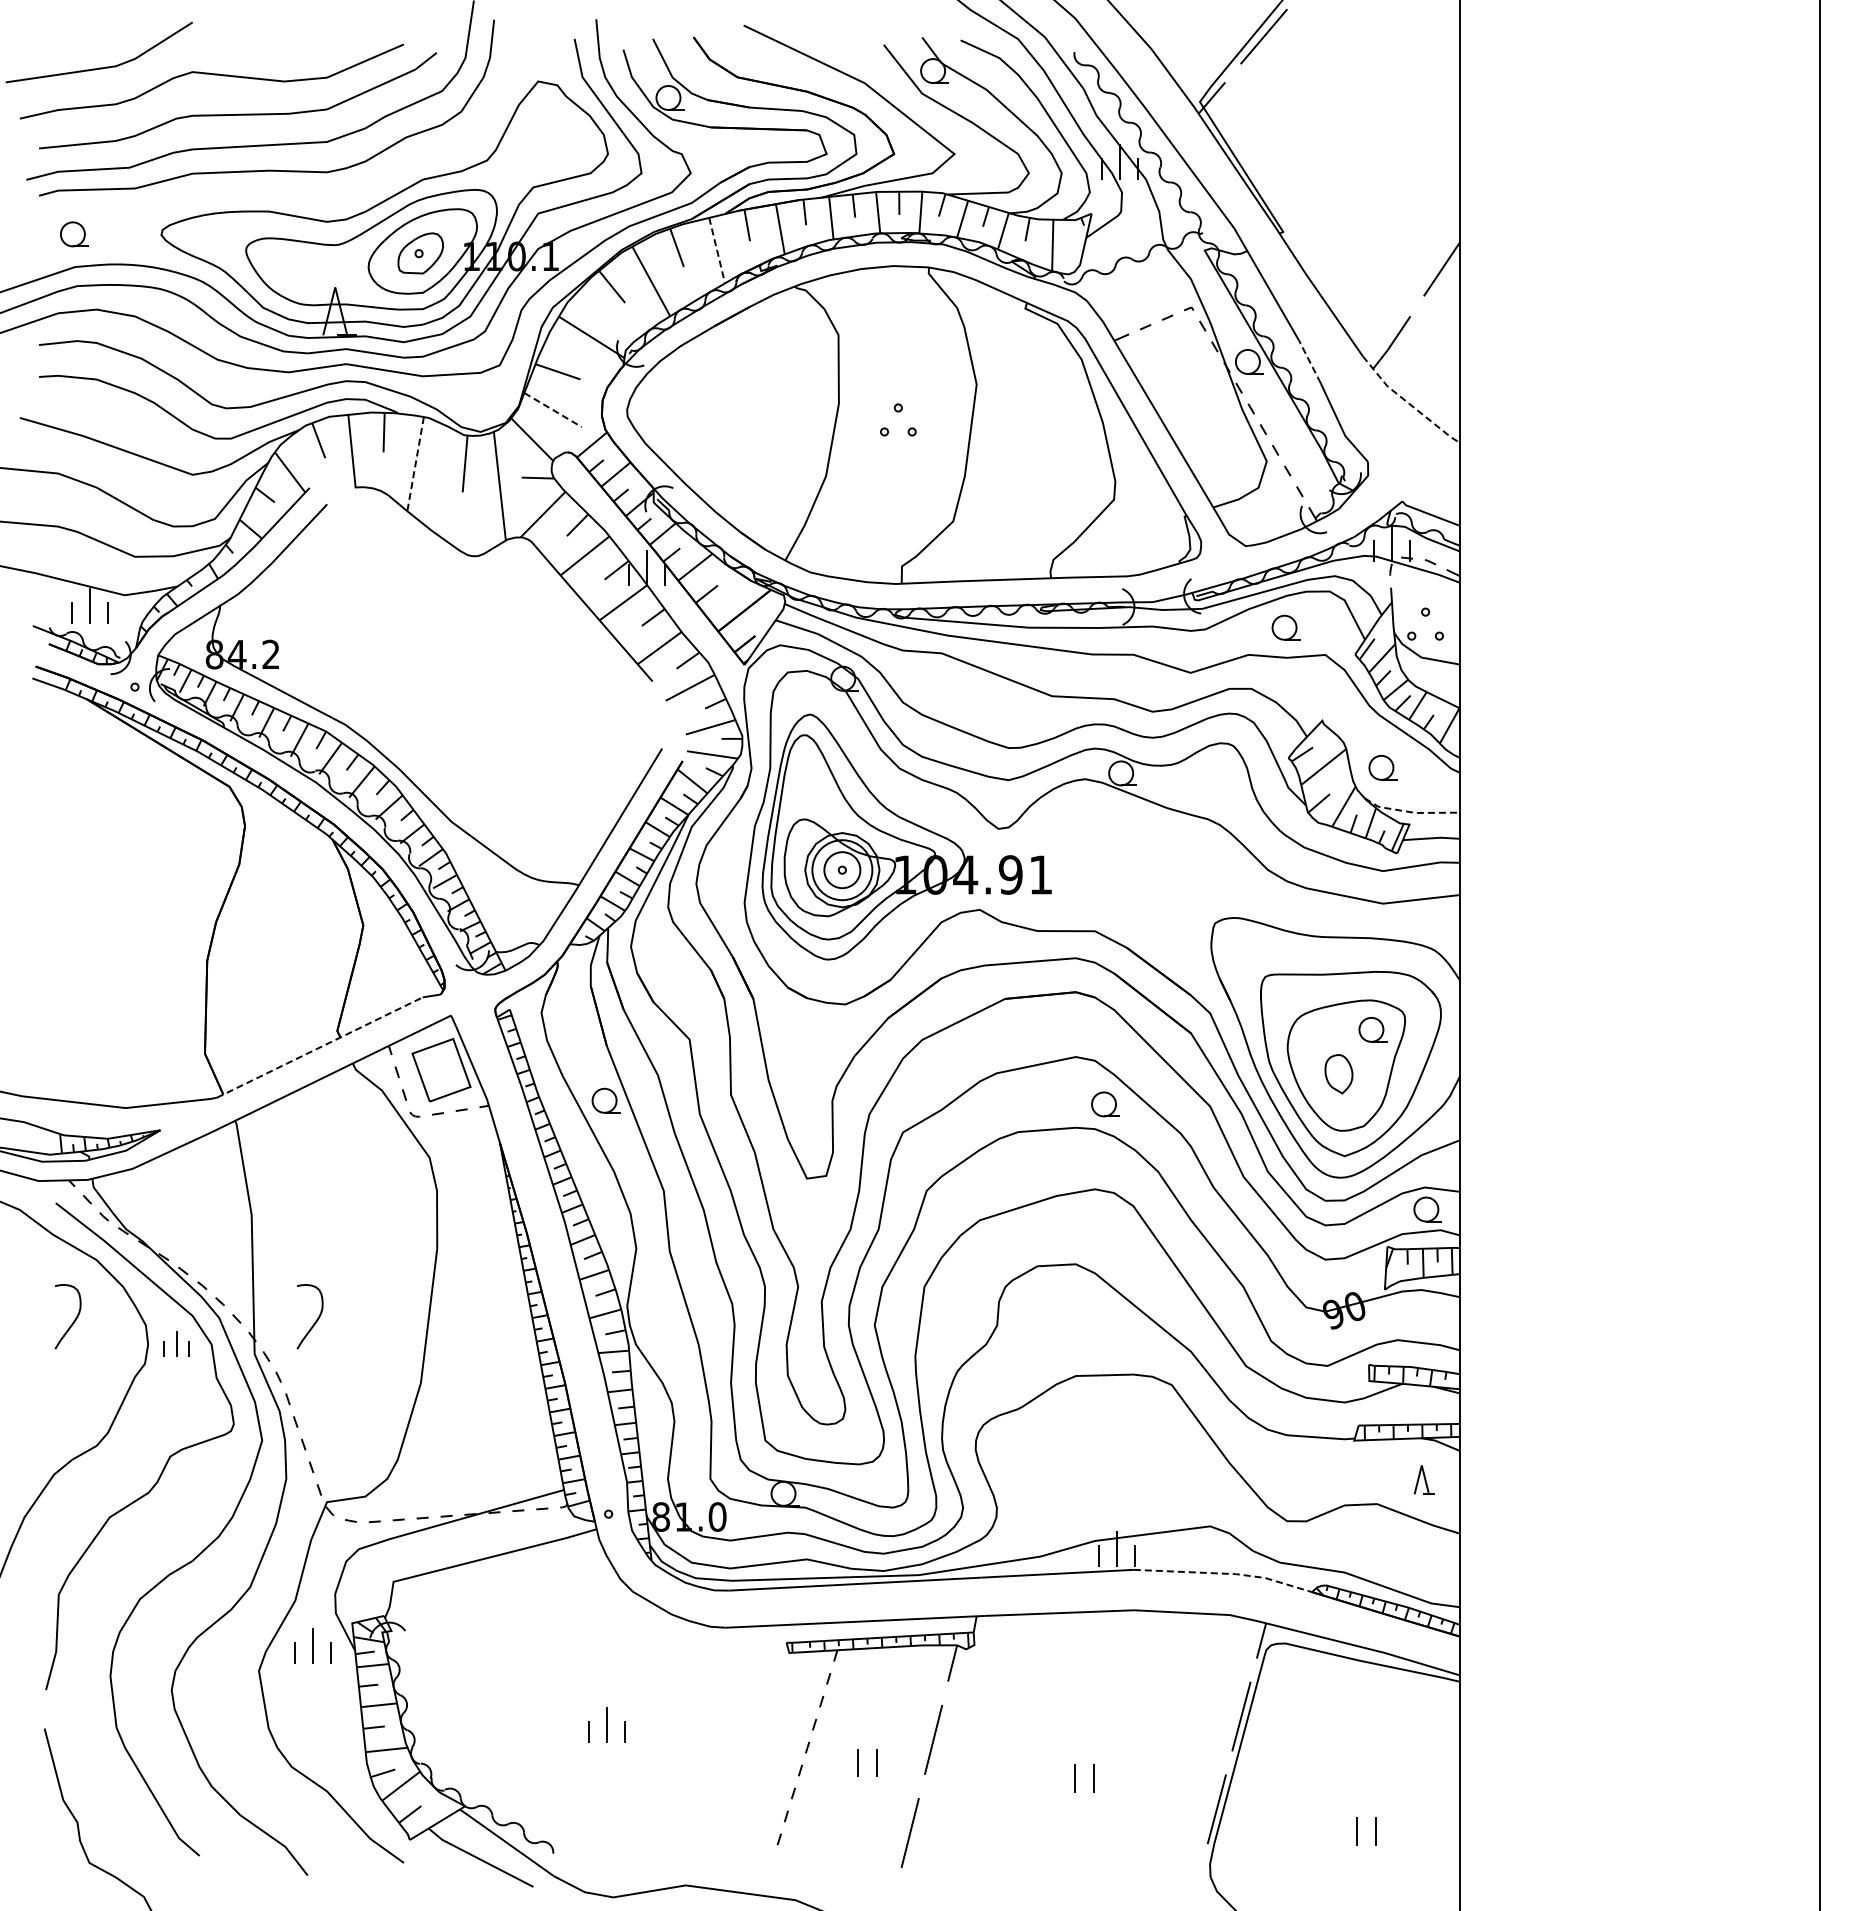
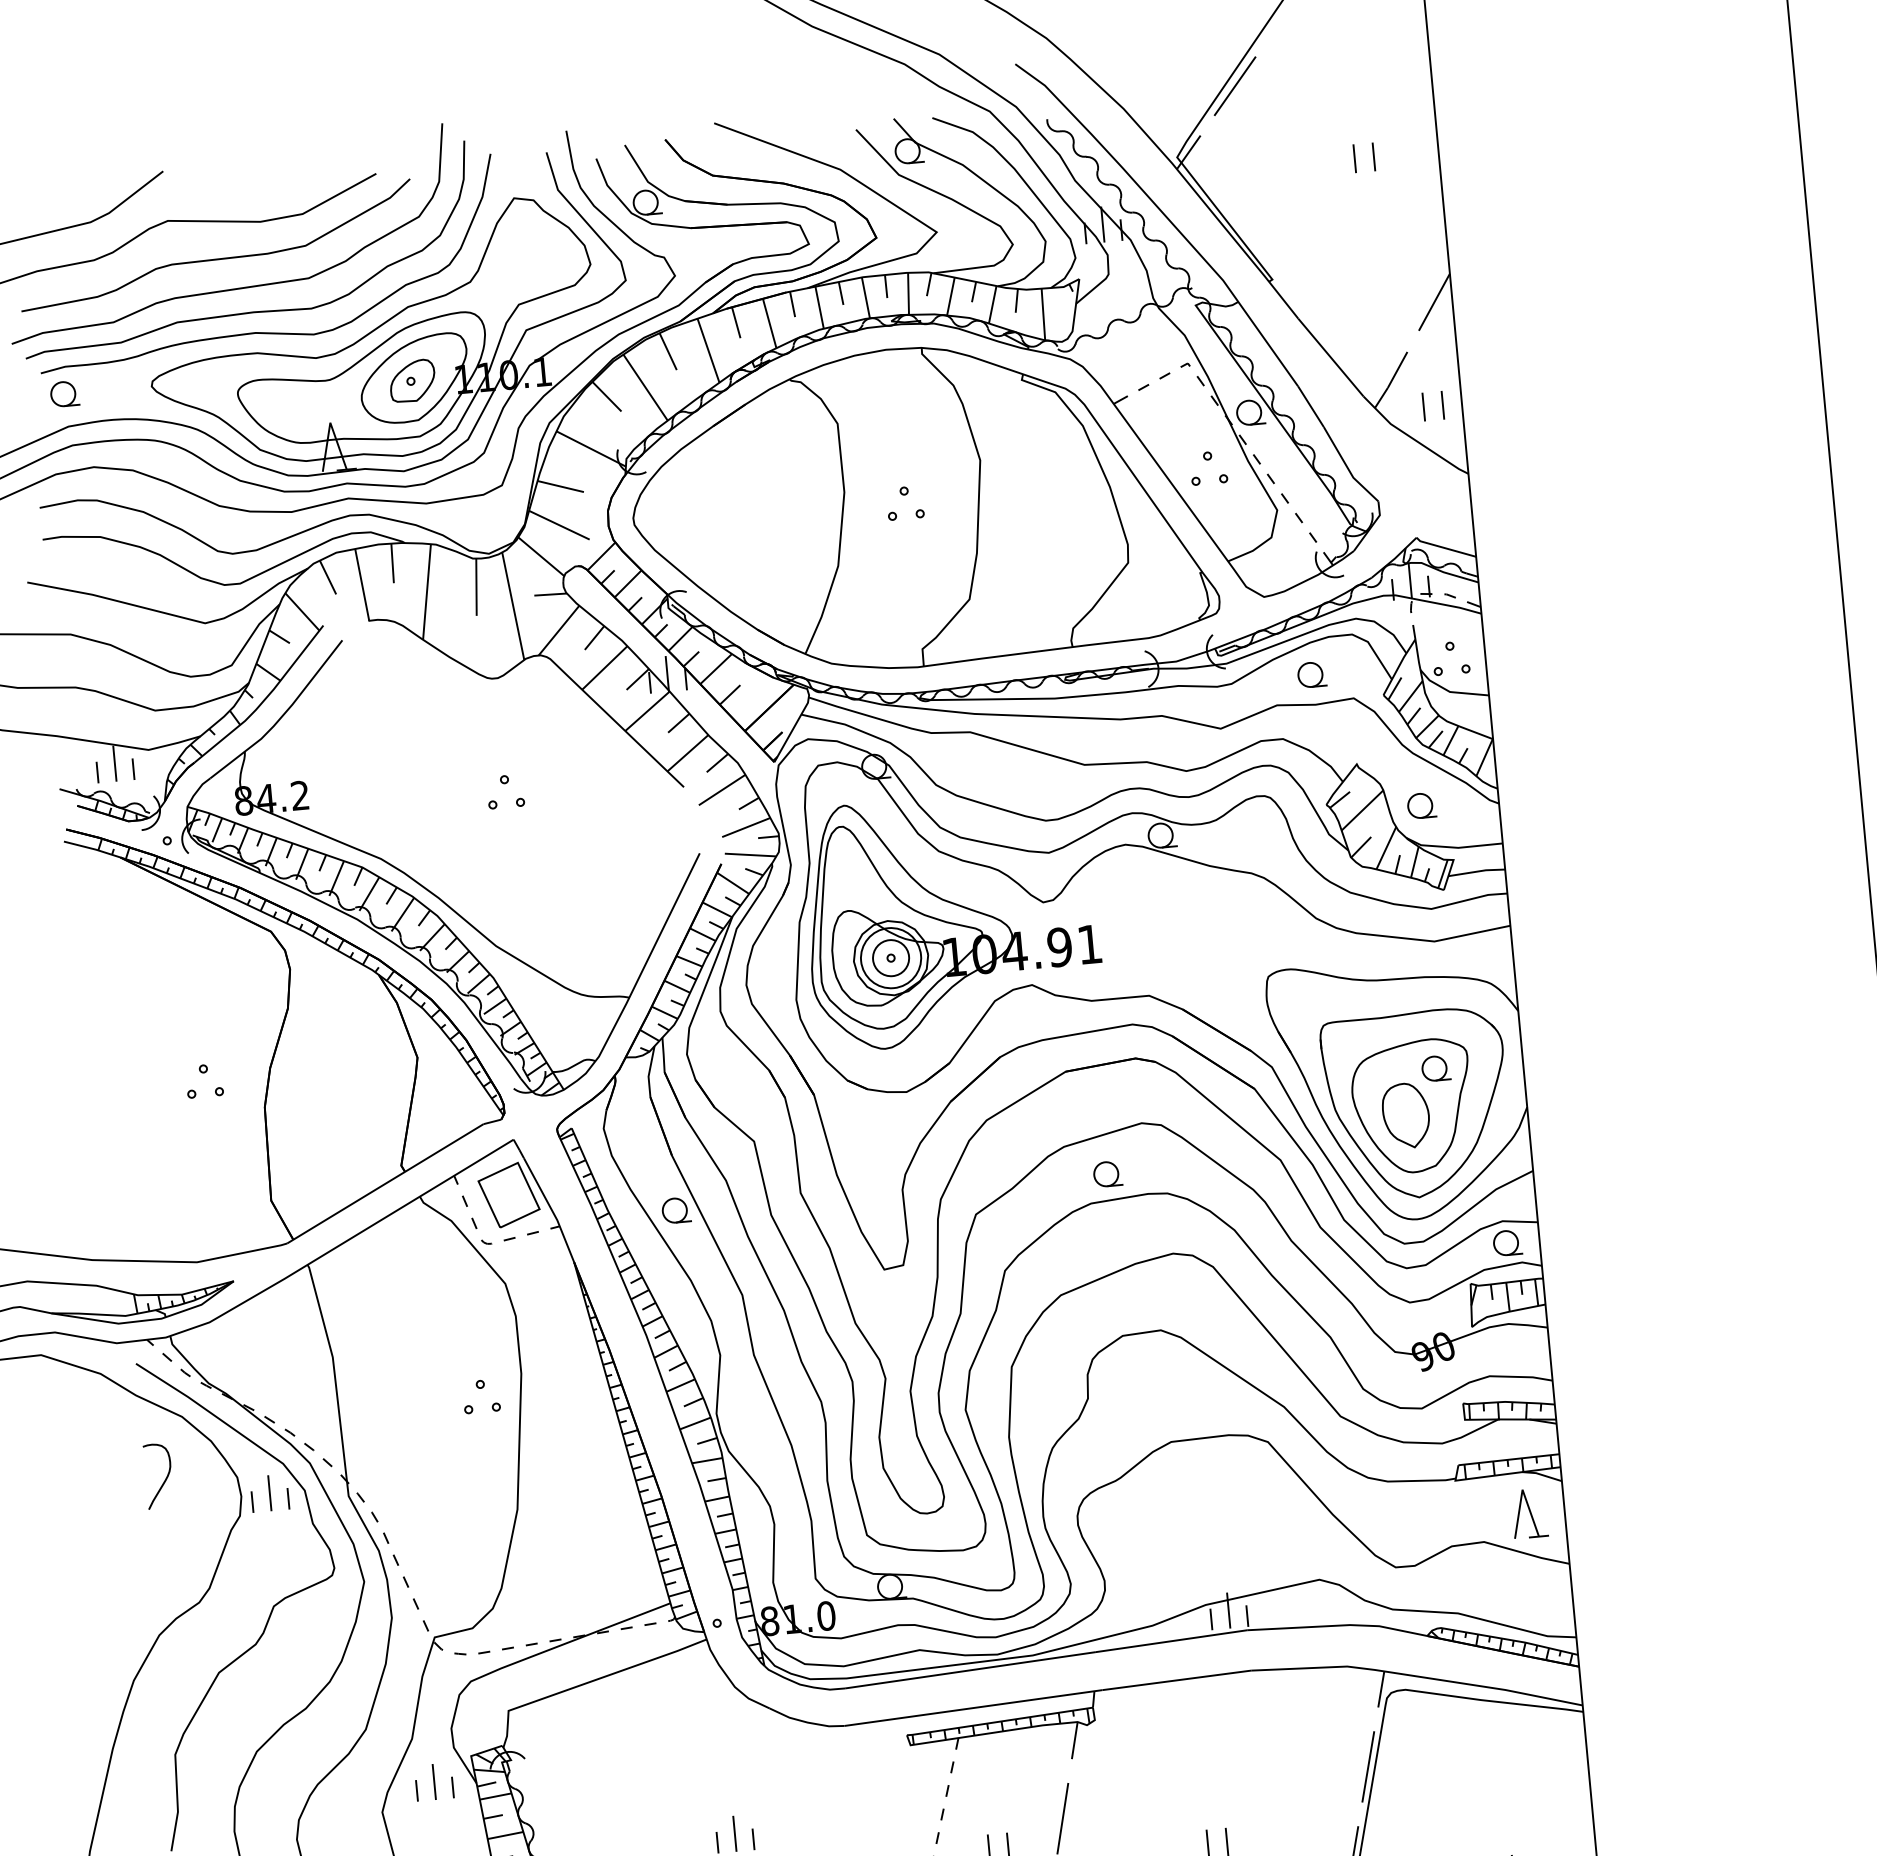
part: (1376, 119) -> (1355, 158), added
curve: (273, 190) -> (259, 331), added
line: (717, 250) -> (708, 350), dashed -> solid
line: (1309, 361) -> (1310, 406), dashed -> solid
part: (1422, 372) -> (1424, 407), added
line: (1408, 403) -> (1413, 439), dashed -> solid
part: (1202, 405) -> (1207, 460), added
line: (553, 410) -> (559, 525), dashed -> solid
line: (415, 464) -> (426, 592), dashed -> solid
part: (474, 661) -> (504, 783), added
line: (1410, 812) -> (1453, 847), dashed -> solid
part: (149, 921) -> (203, 1073), added
line: (320, 1047) -> (386, 1183), dashed -> solid
part: (1338, 1074) -> (1405, 1116), size x1.67
part: (1105, 1104) -> (1107, 1174), moved
part: (395, 1259) -> (480, 1388), added
curve: (316, 1319) -> (407, 1455), removed
part: (176, 1343) -> (269, 1492), size x1.43
part: (1424, 1479) -> (1529, 1513), size x1.67
line: (1225, 1573) -> (1339, 1625), dashed -> solid

